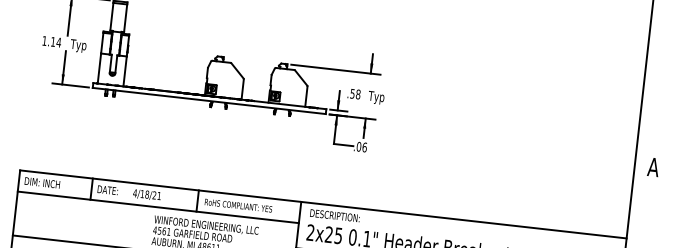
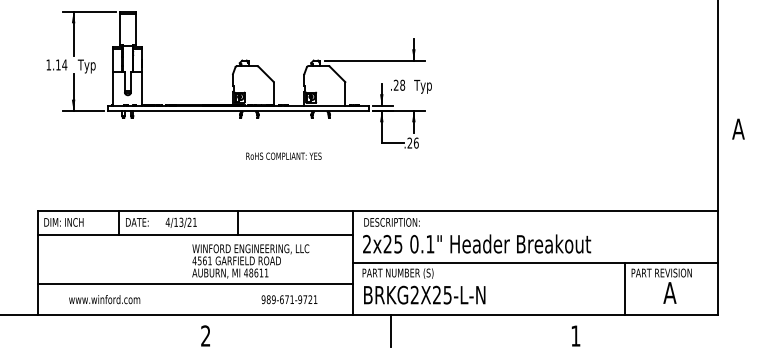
text: (352, 93) -> (395, 84), .58 -> .28
text: (358, 146) -> (409, 142), .06 -> .26
text: (147, 193) -> (181, 221), 4/18/21 -> 4/13/21
text: (238, 204) -> (283, 155), moved

